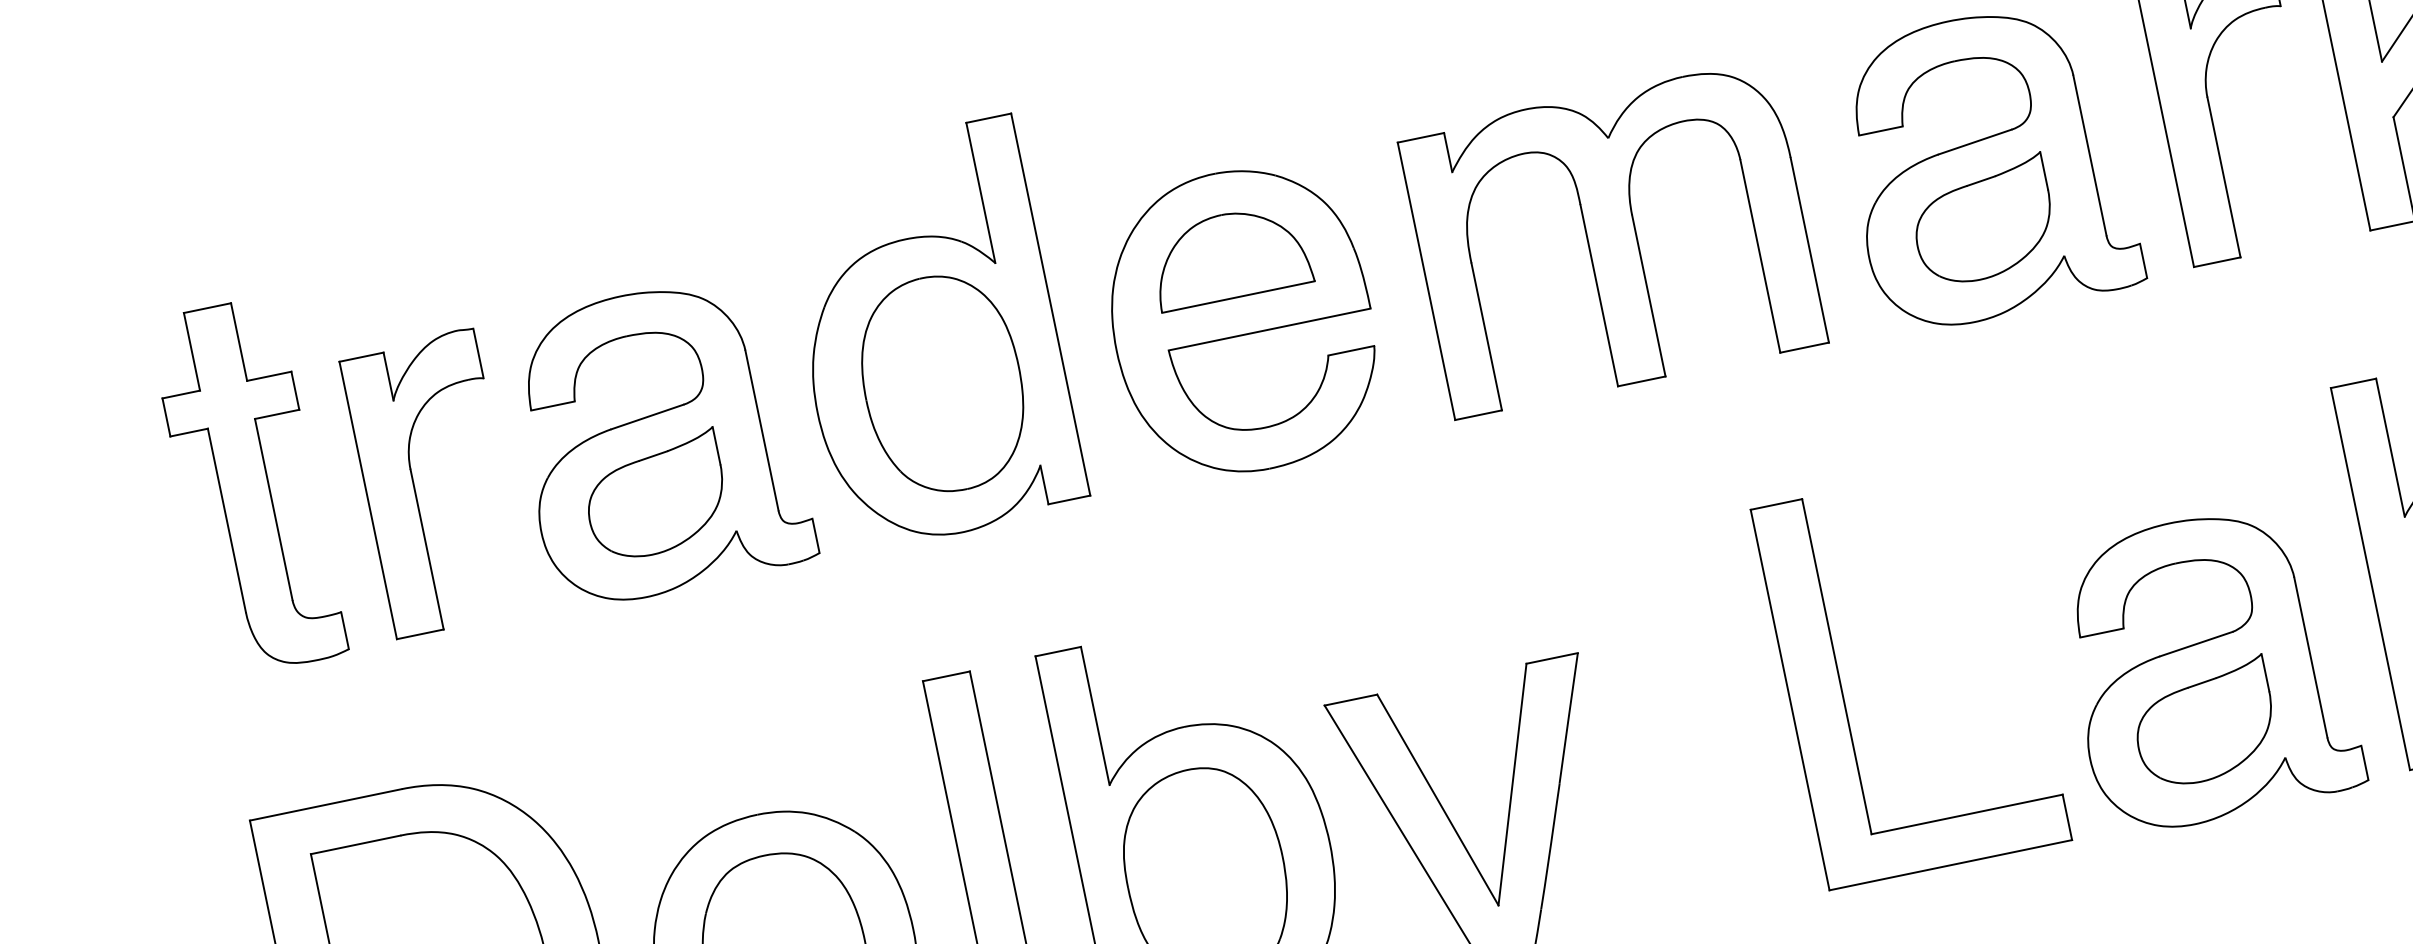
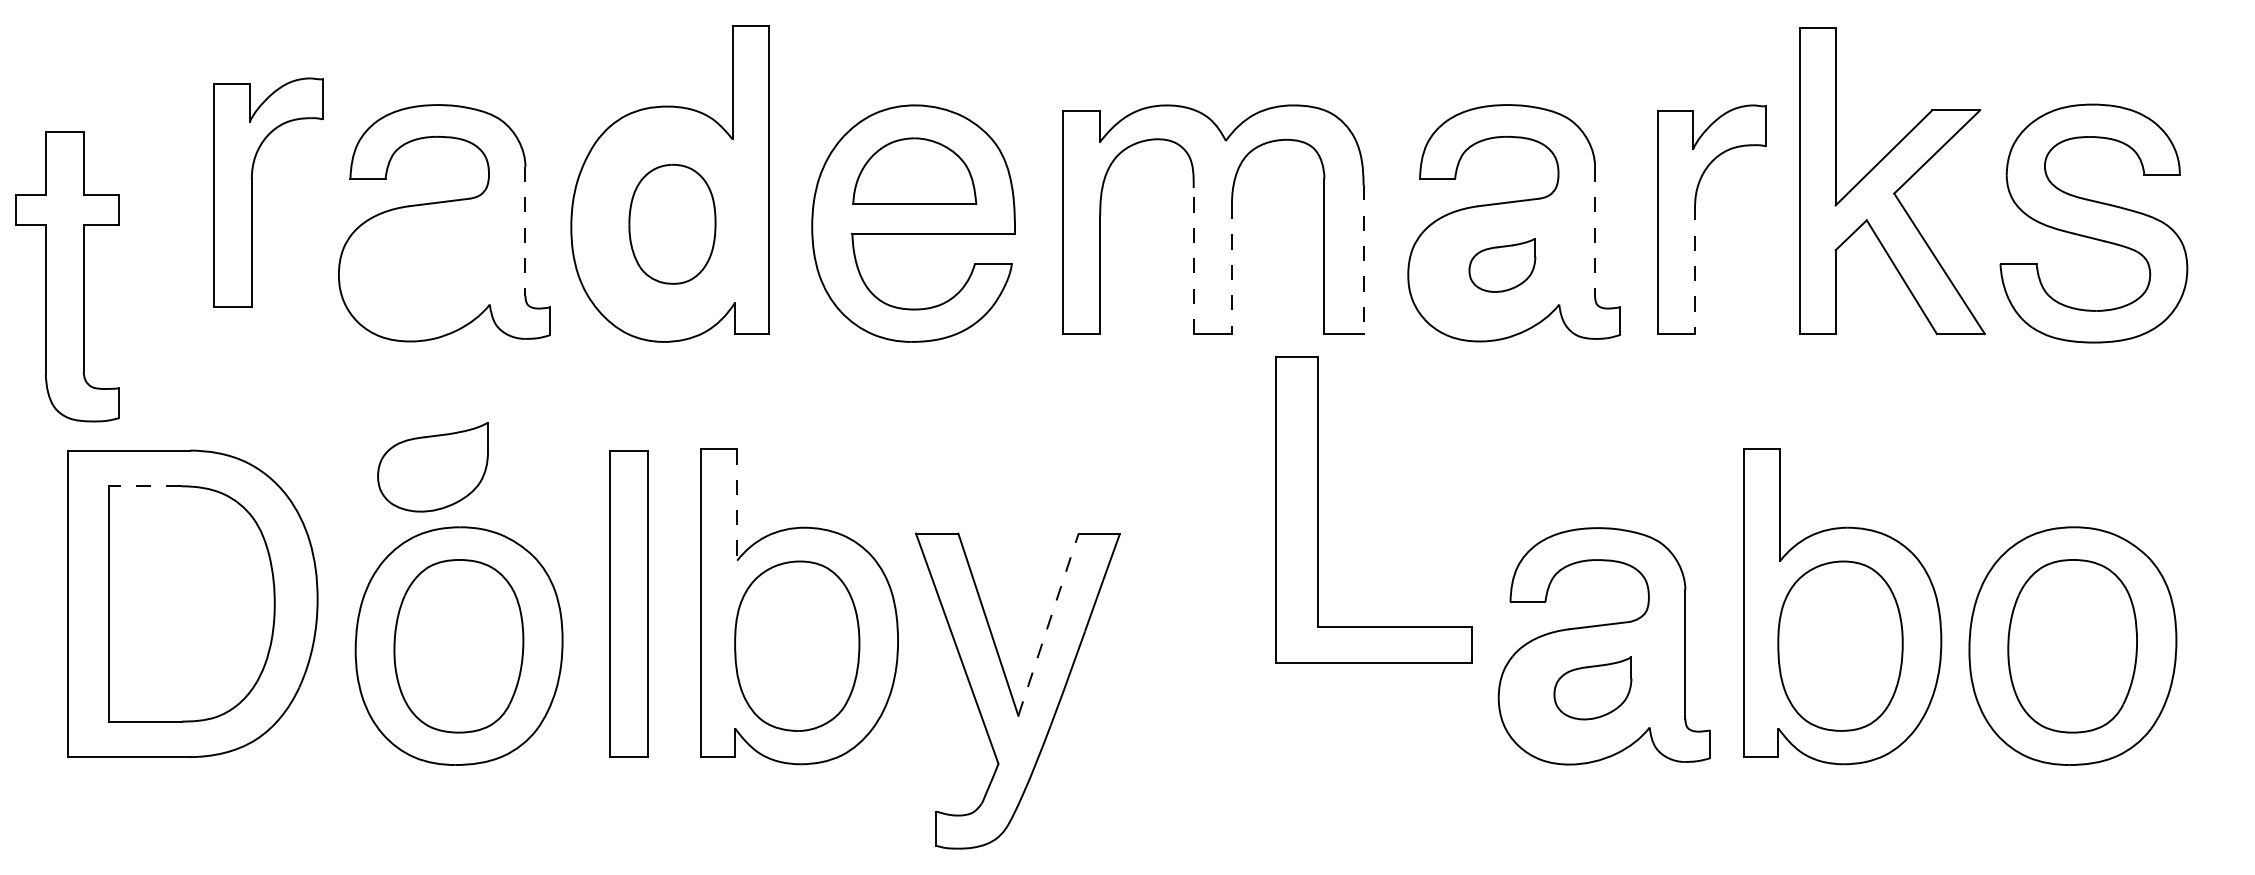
line: (2090, 155) -> (1595, 231), solid -> dashed
line: (2224, 178) -> (1695, 270), solid -> dashed
part: (1983, 221) -> (1502, 265), size x0.6
line: (1809, 251) -> (1363, 260), solid -> dashed
line: (1598, 295) -> (1193, 260), solid -> dashed
line: (1648, 296) -> (1231, 269), solid -> dashed
part: (942, 384) -> (672, 224), size x0.7
line: (762, 430) -> (525, 231), solid -> dashed
part: (247, 486) -> (67, 276), moved
part: (415, 487) -> (252, 192), moved
part: (655, 496) -> (432, 467), moved
part: (1842, 688) -> (1318, 509), moved
line: (1095, 716) -> (737, 505), solid -> dashed
part: (2204, 723) -> (1592, 688), size x0.7
line: (1512, 784) -> (1048, 624), solid -> dashed
line: (354, 845) -> (144, 486), solid -> dashed

